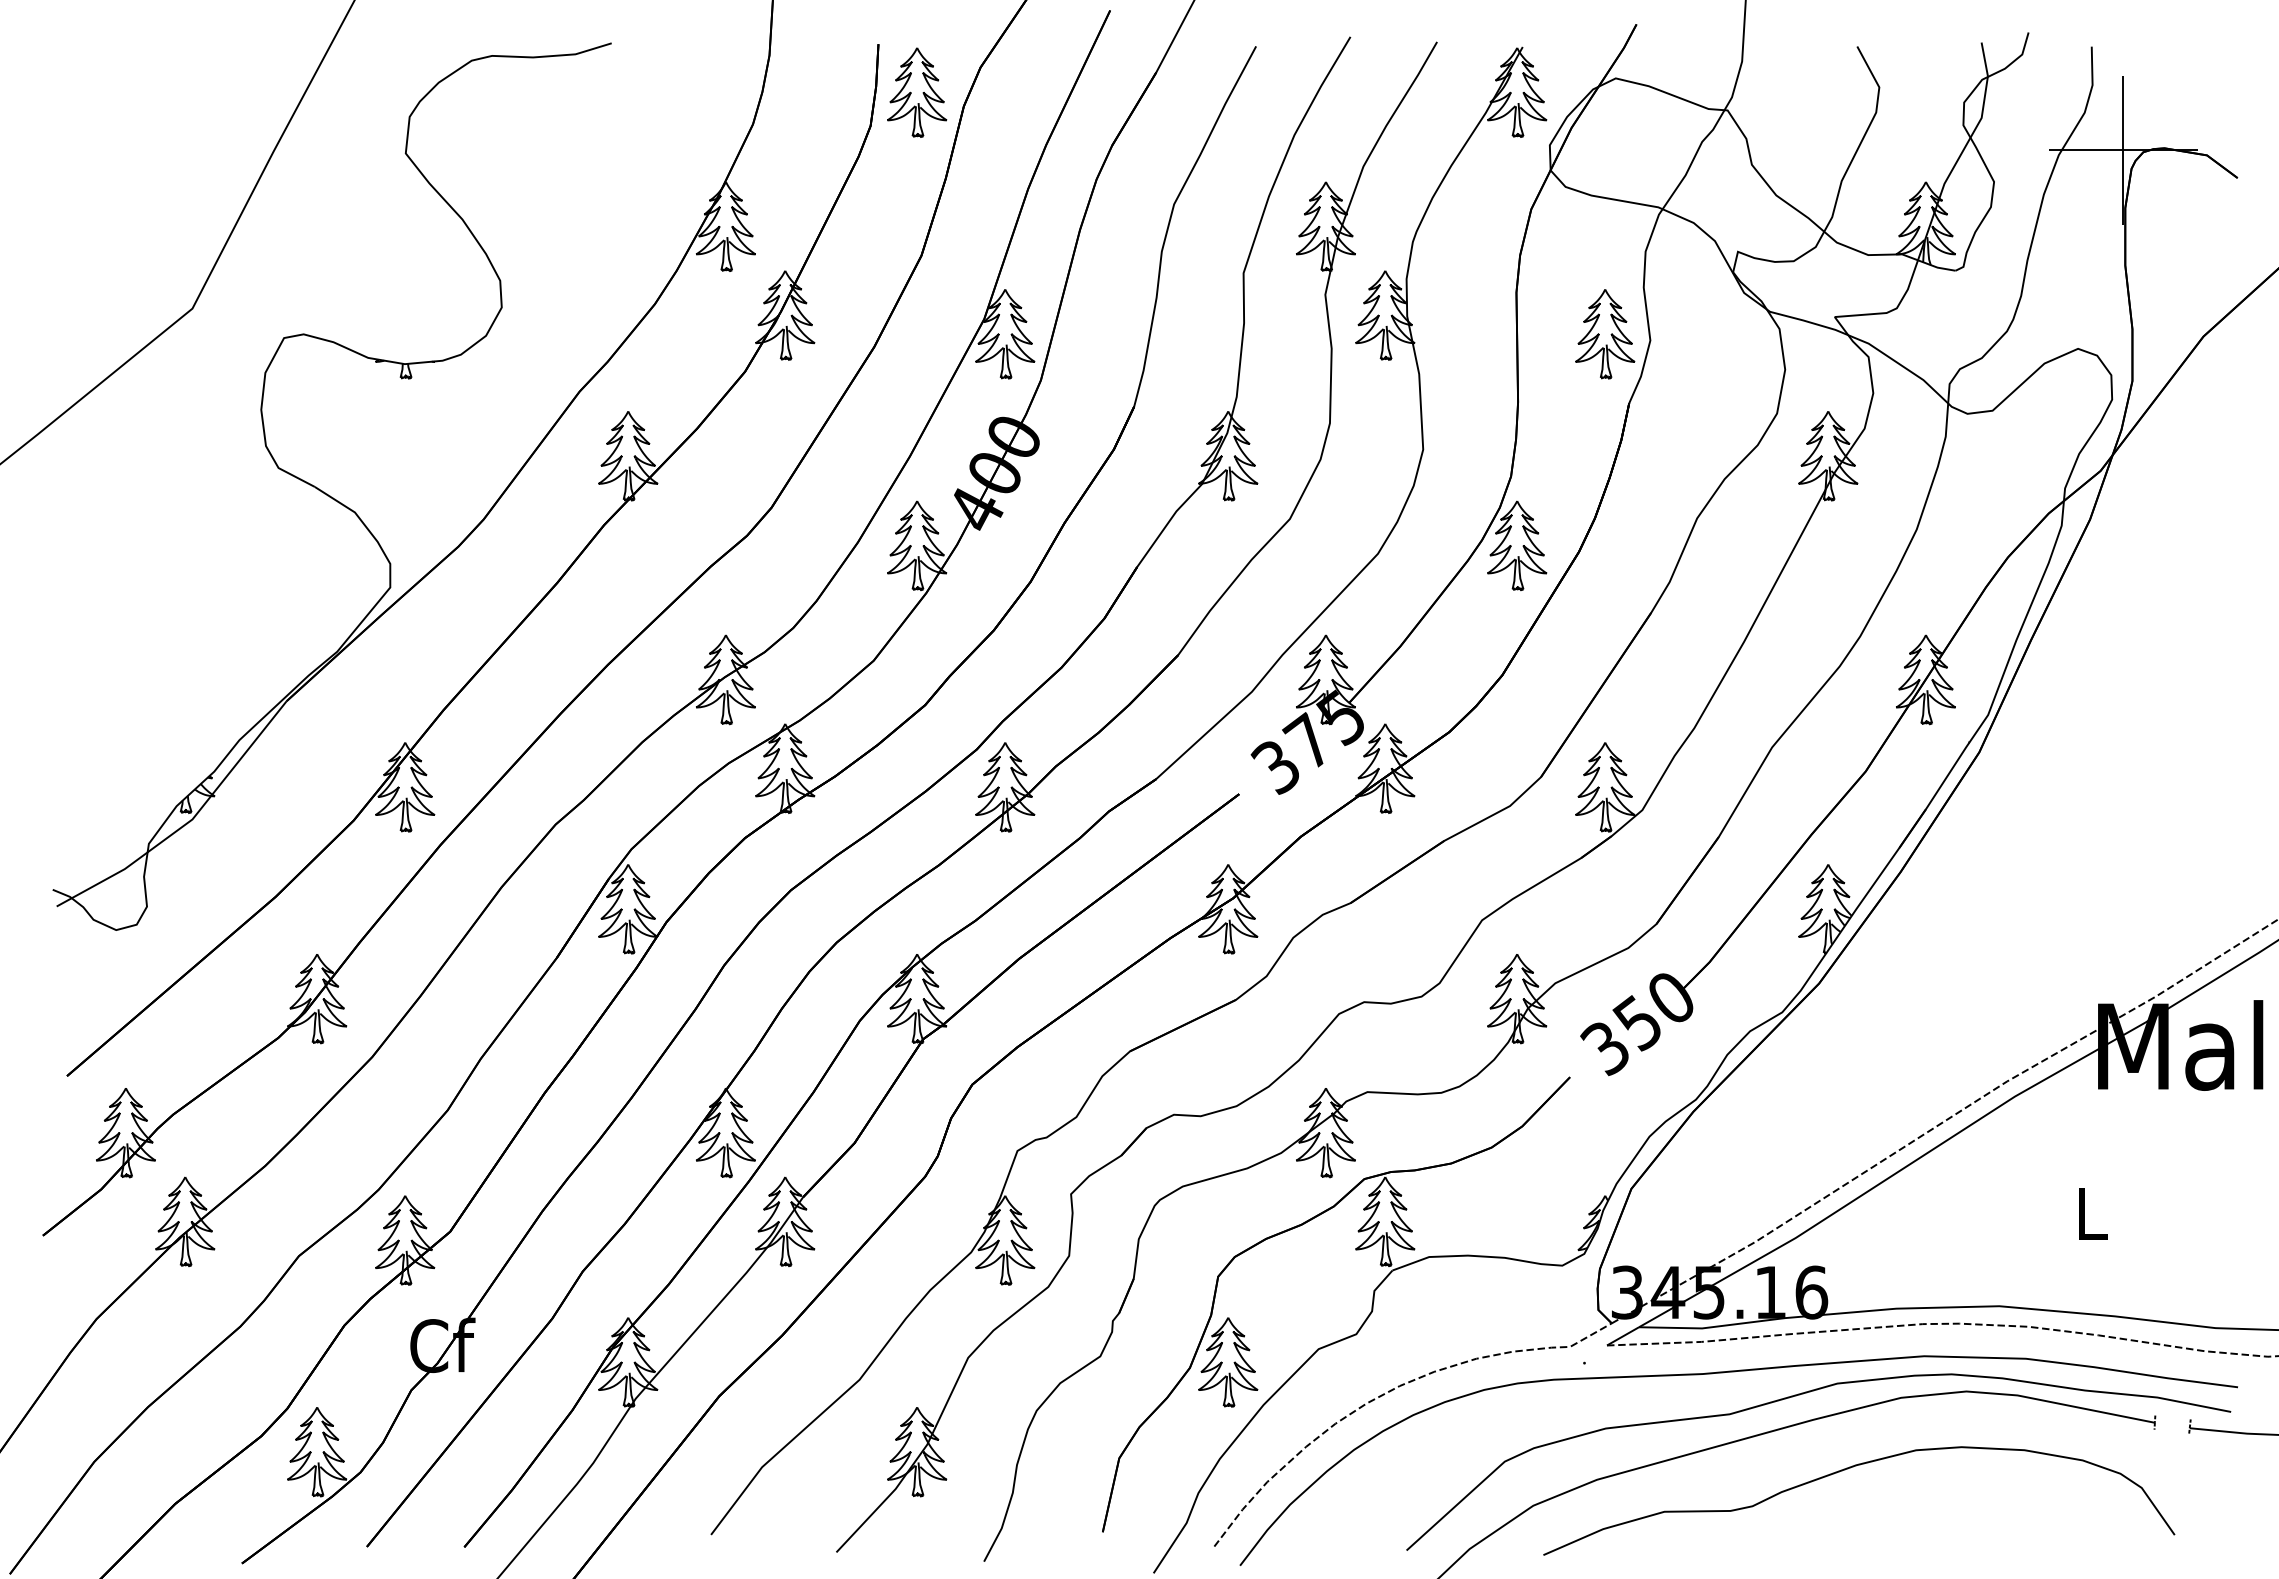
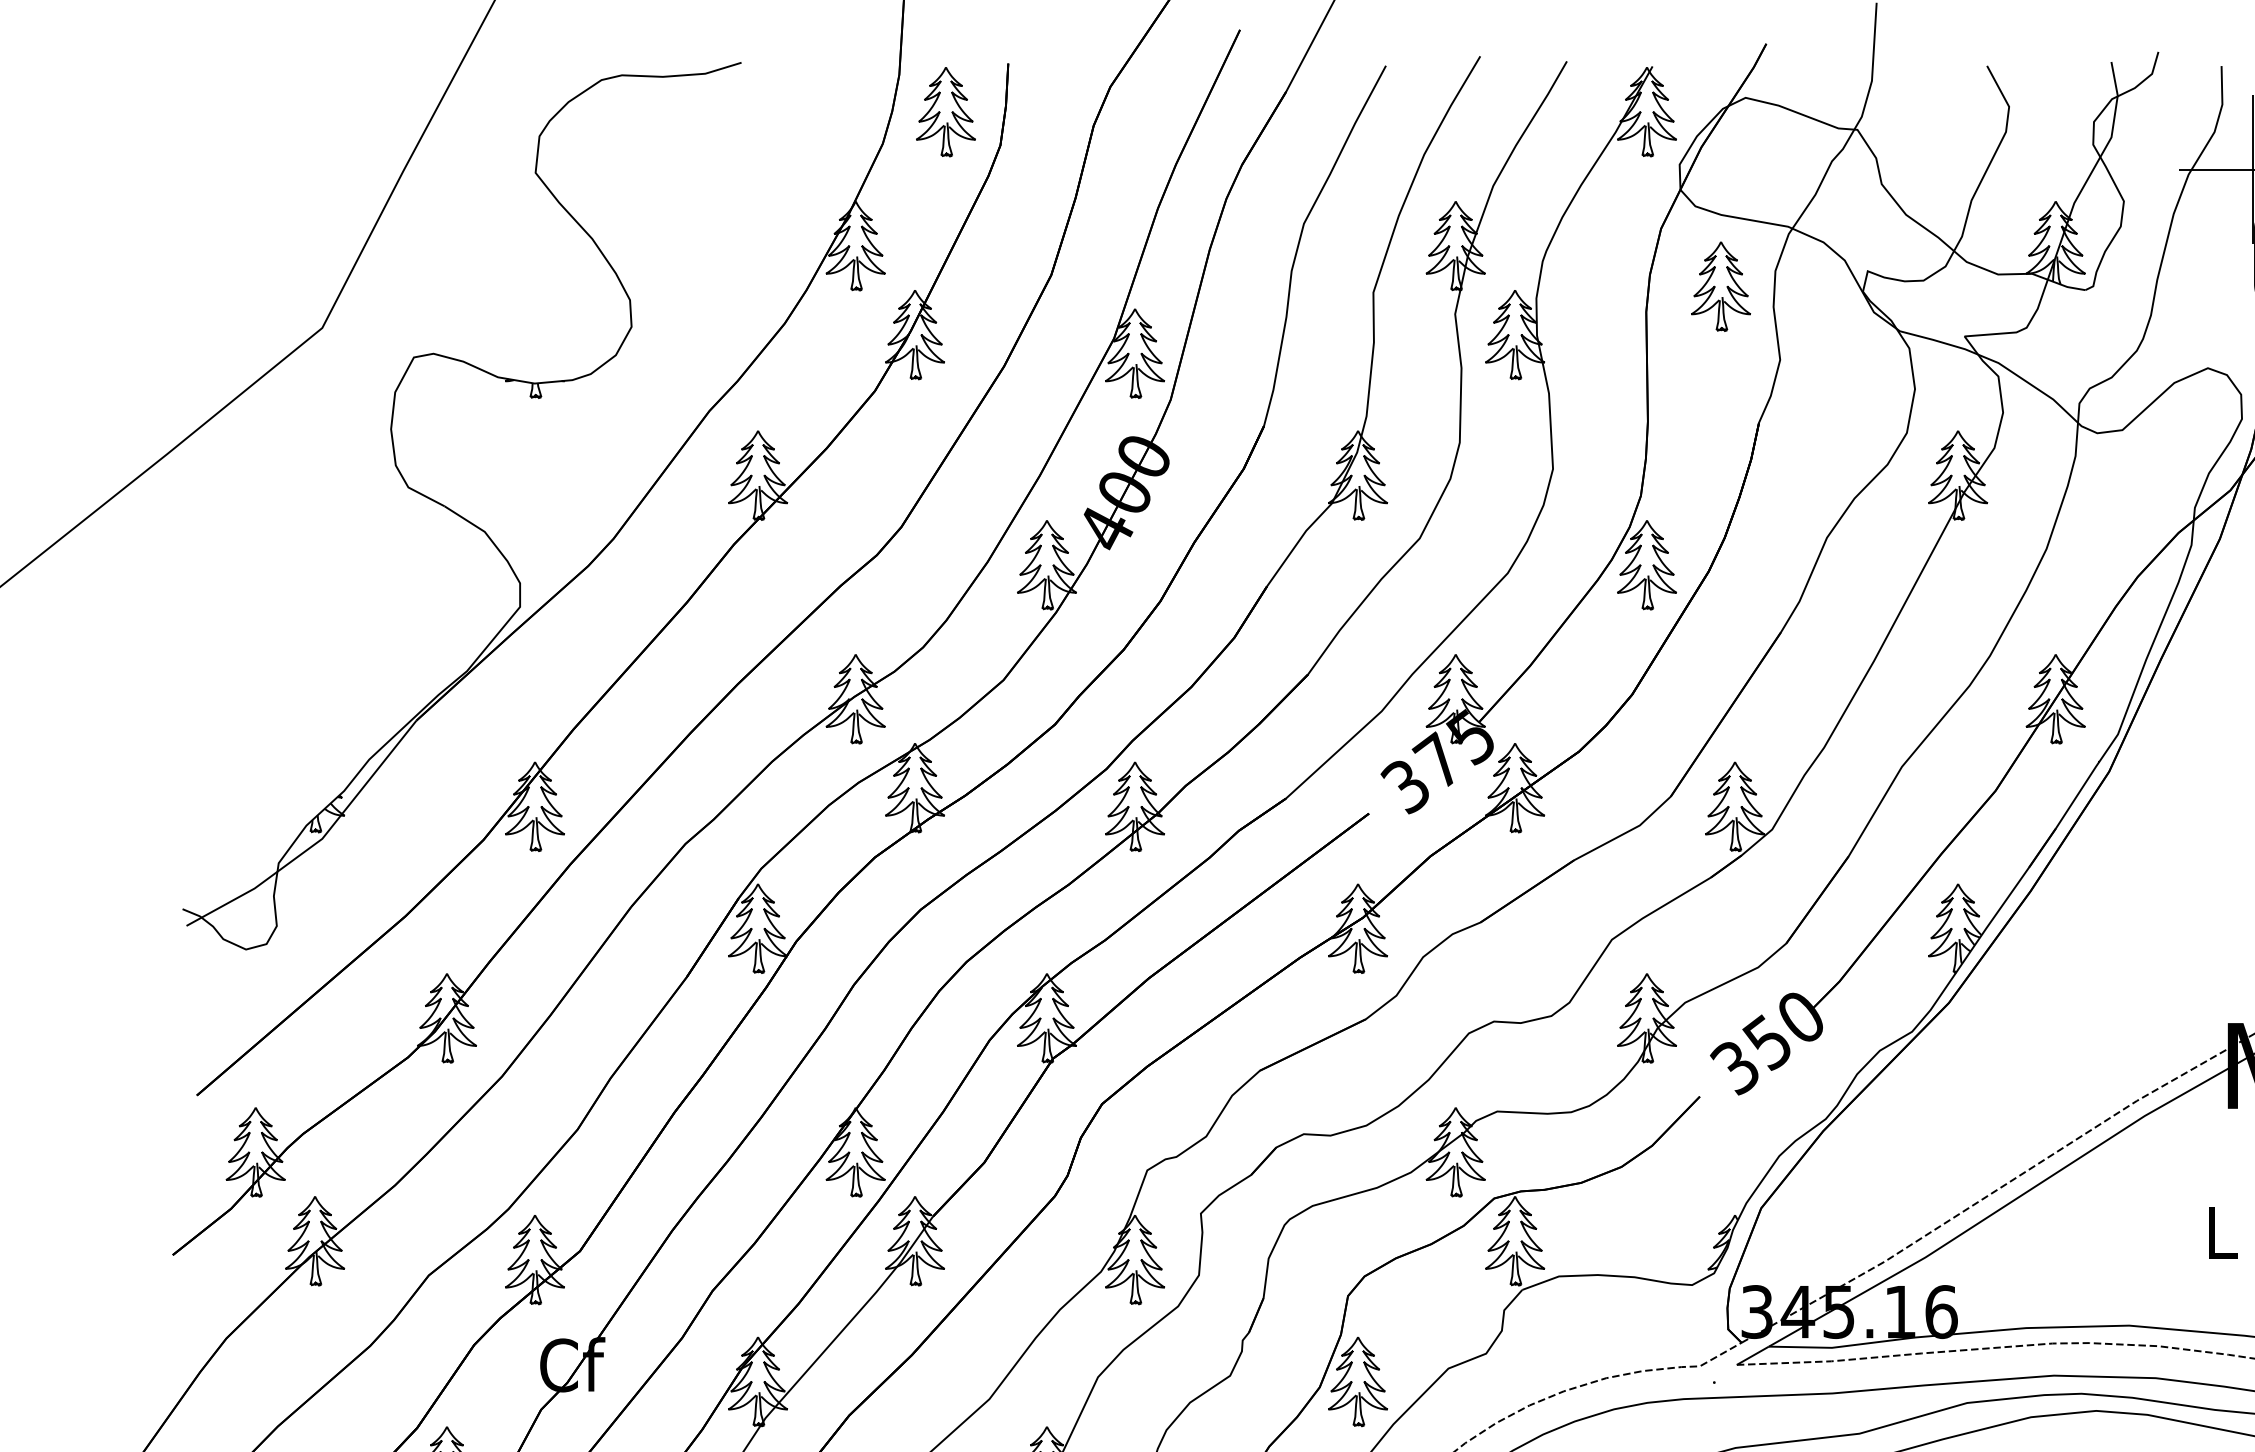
part: (917, 92) -> (946, 111), moved
part: (1605, 334) -> (1721, 286), moved

